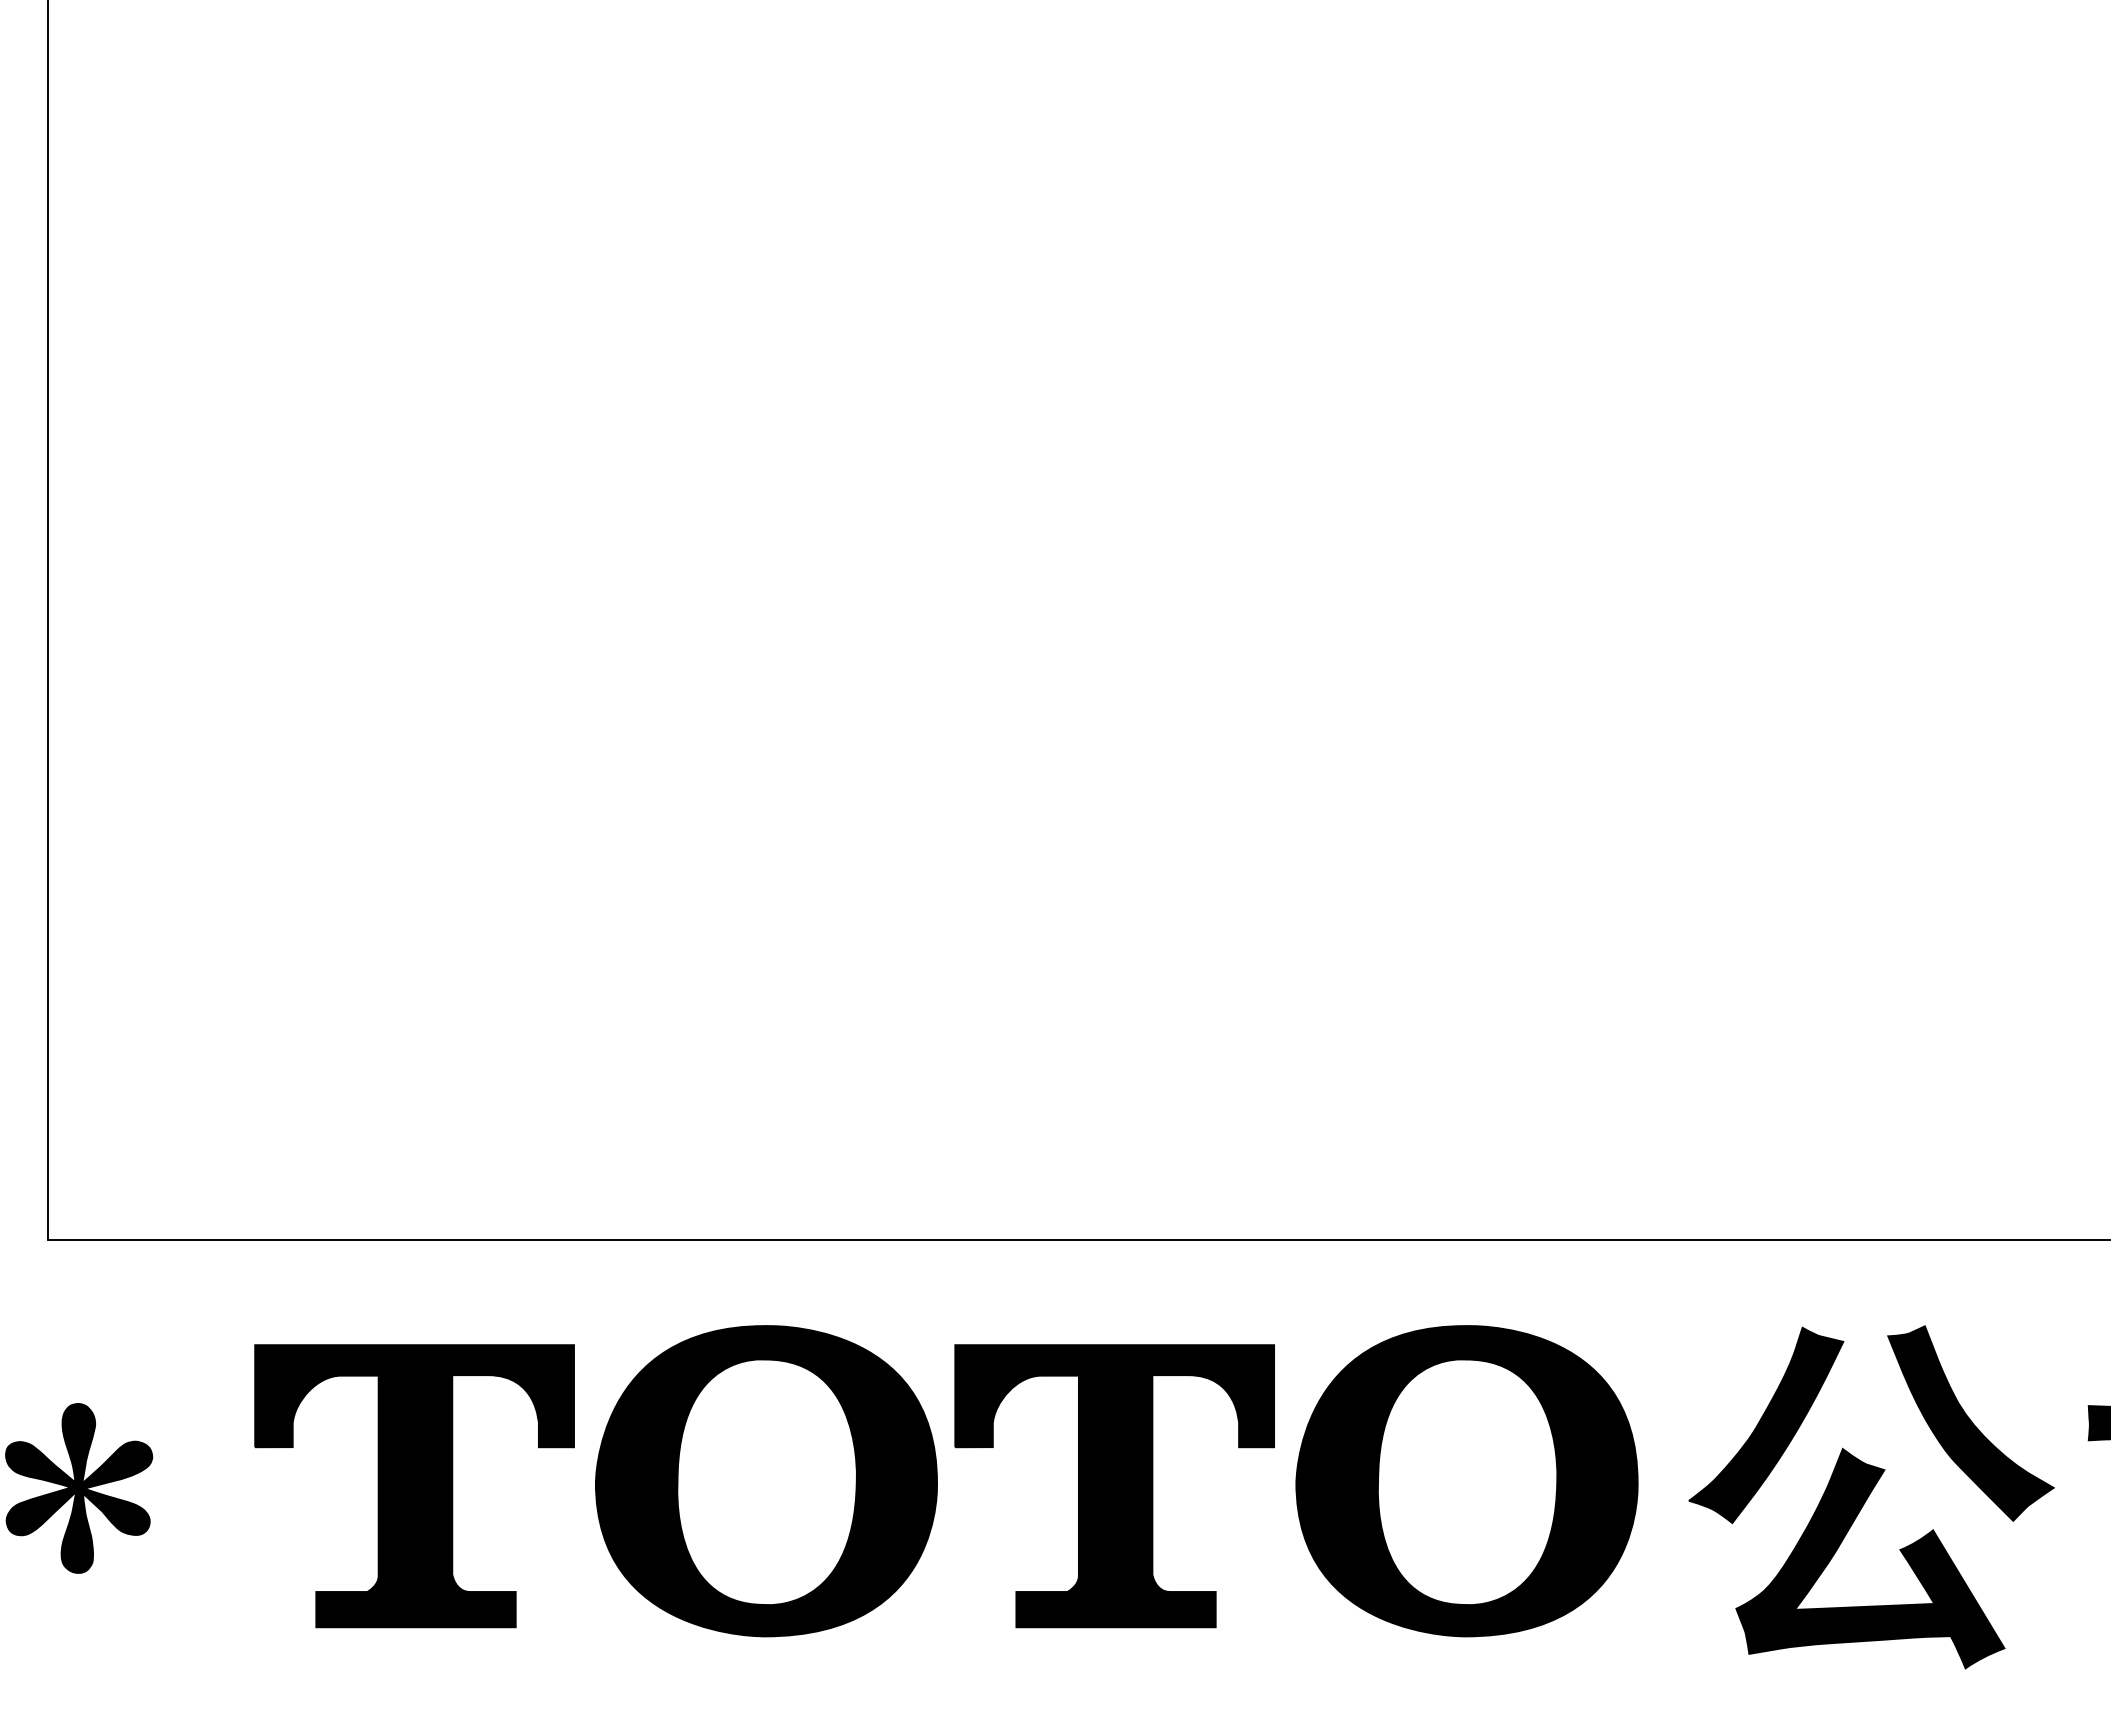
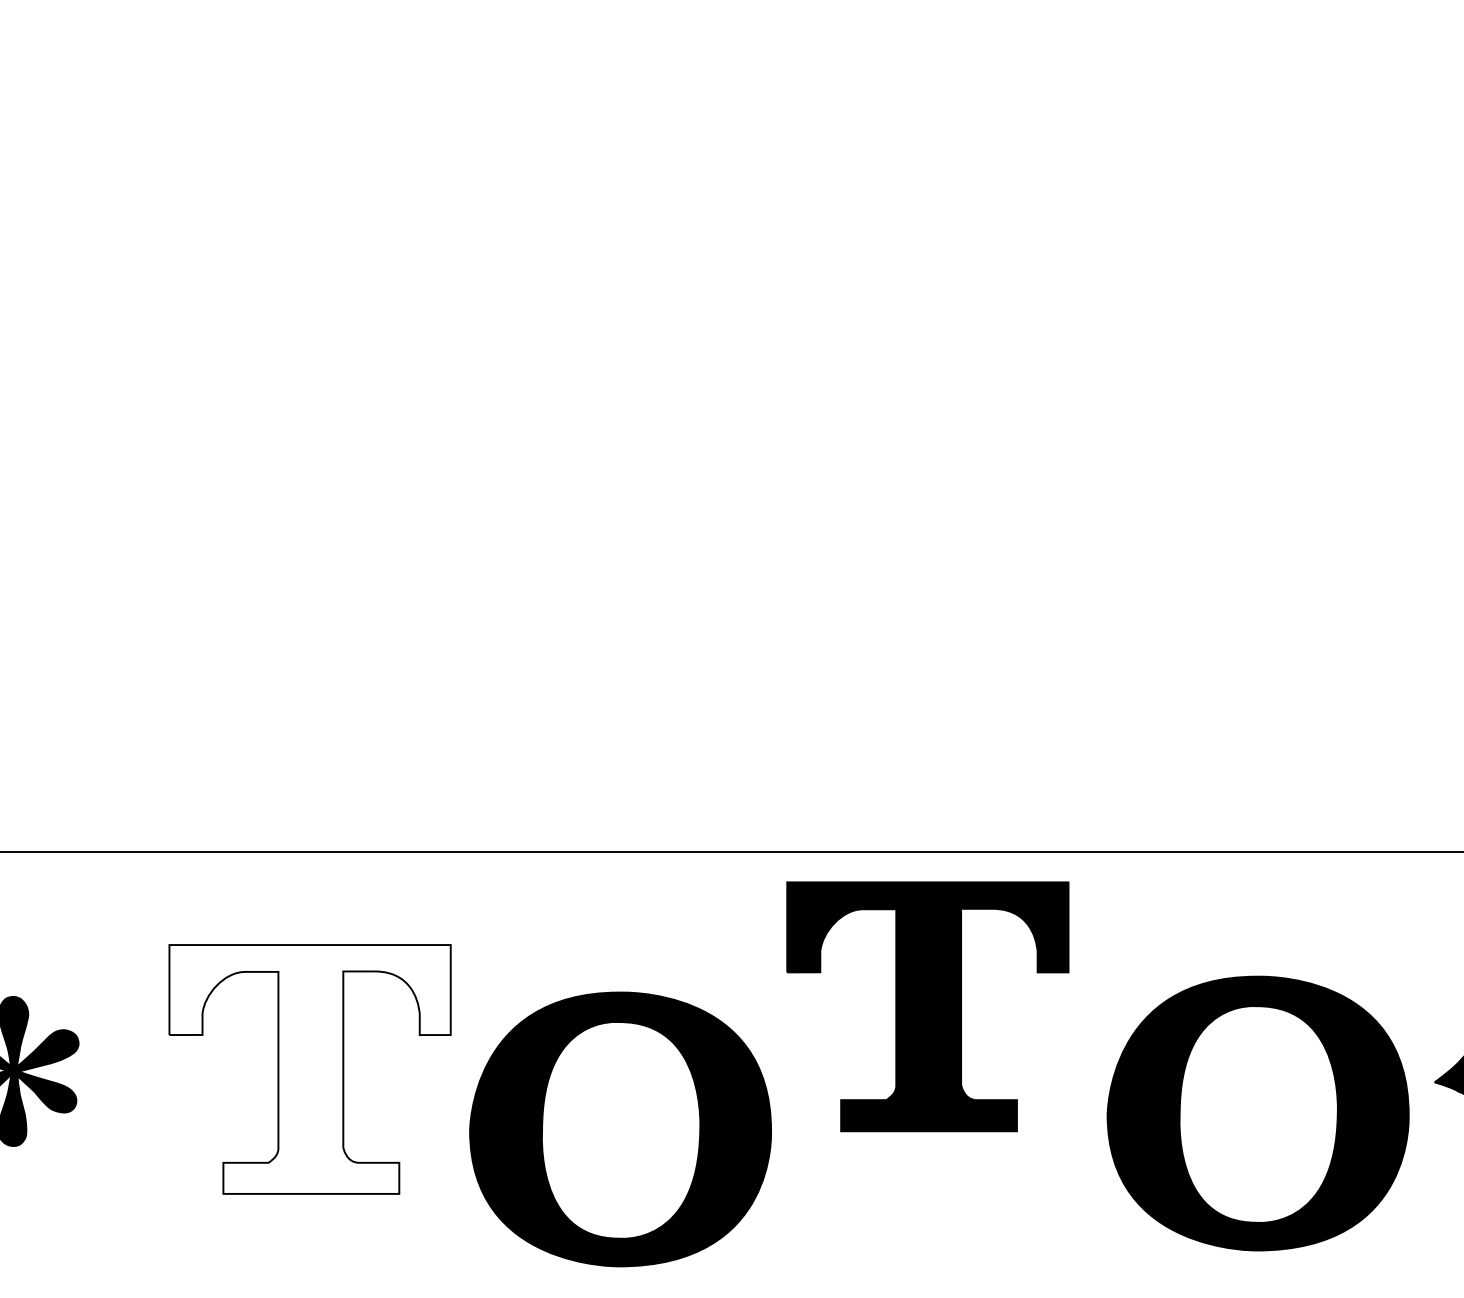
part: (766, 1481) -> (620, 1129), moved
part: (1466, 1481) -> (1257, 1113), moved
fill: (414, 1486) -> (310, 1069), removed
part: (1114, 1486) -> (927, 1007), moved

